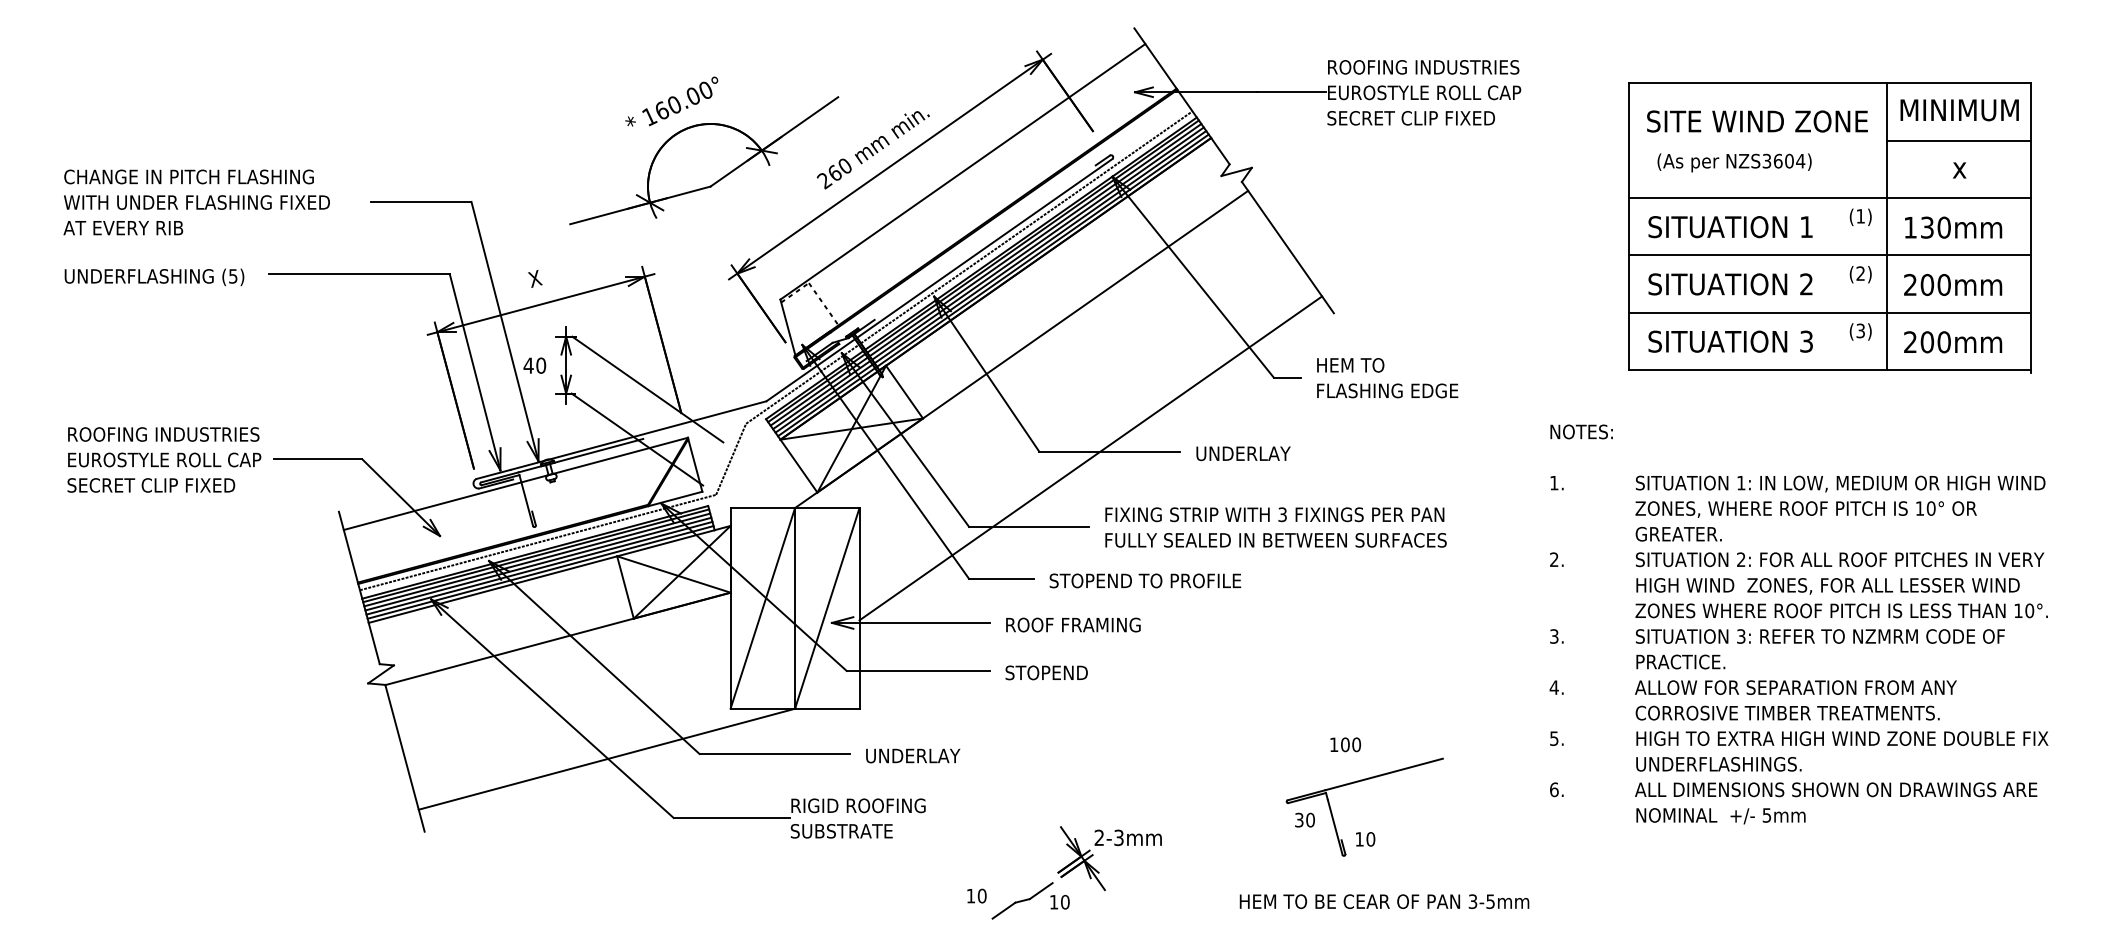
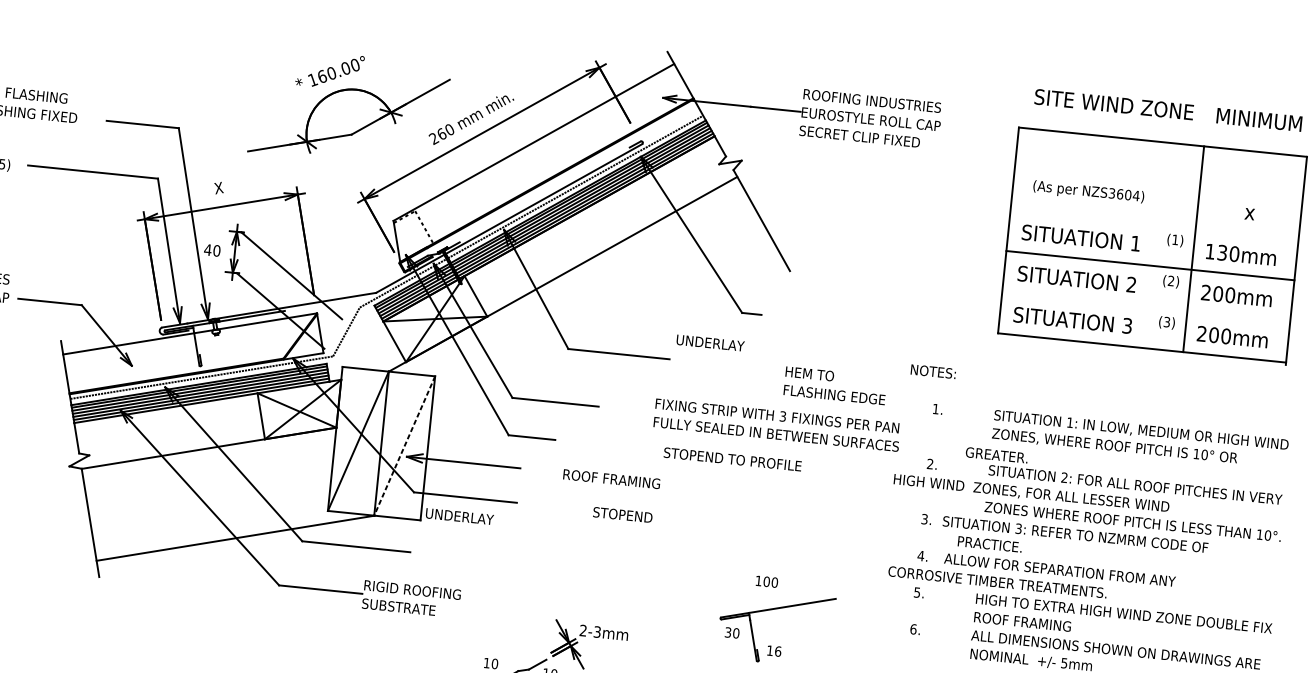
text: (1959, 110) -> (1259, 120), moved
text: (1757, 121) -> (1114, 104), moved
line: (1958, 140) -> (1251, 192), removed
line: (1829, 198) -> (1154, 224), removed
line: (1829, 312) -> (1145, 306), removed
text: (1387, 378) -> (835, 386), moved
text: (1581, 431) -> (933, 371), moved
text: (1243, 453) -> (710, 342), moved
line: (1090, 458) -> (604, 357), removed
text: (1275, 527) -> (776, 425), moved
text: (1678, 533) -> (996, 454), moved
text: (1145, 580) -> (732, 459), moved
text: (1827, 586) -> (1031, 493), moved
line: (827, 608) -> (404, 446), solid -> dashed
text: (1073, 624) -> (611, 478), moved
text: (1820, 636) -> (1075, 534), moved
text: (1680, 661) -> (989, 544), moved
text: (1046, 672) -> (622, 514), moved
text: (1795, 687) -> (1059, 569), moved
text: (1787, 712) -> (997, 581), moved
text: (913, 755) -> (460, 516), moved
text: (1718, 763) -> (1033, 622), UNDERFLASHINGS. -> ROOF FRAMING
text: (1370, 839) -> (777, 651), 10 -> 16

